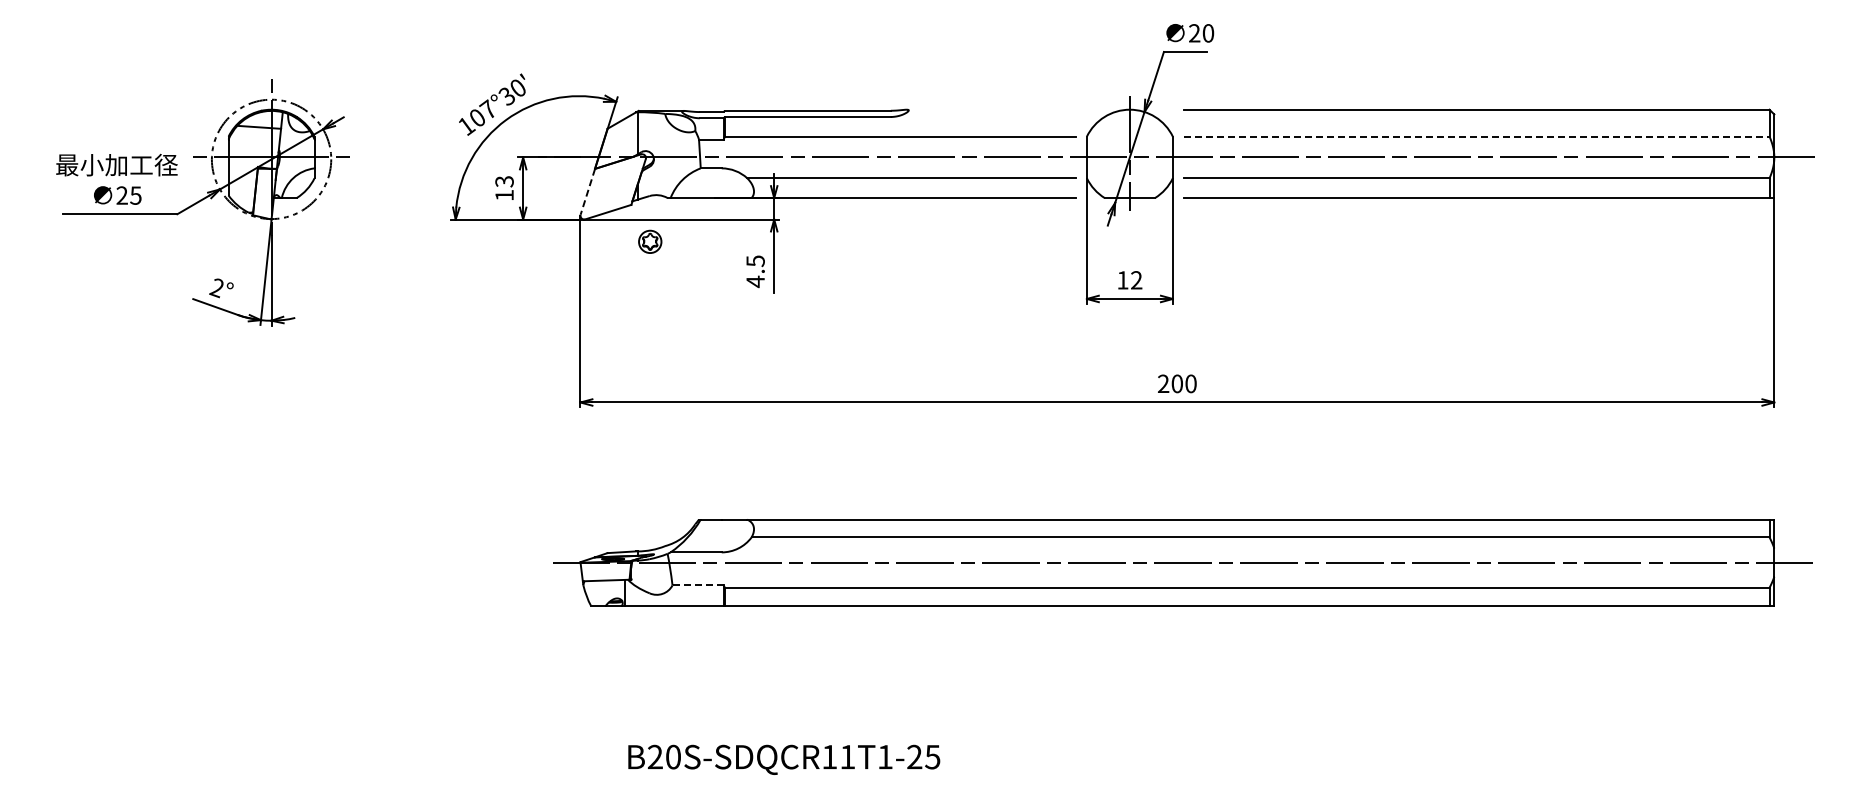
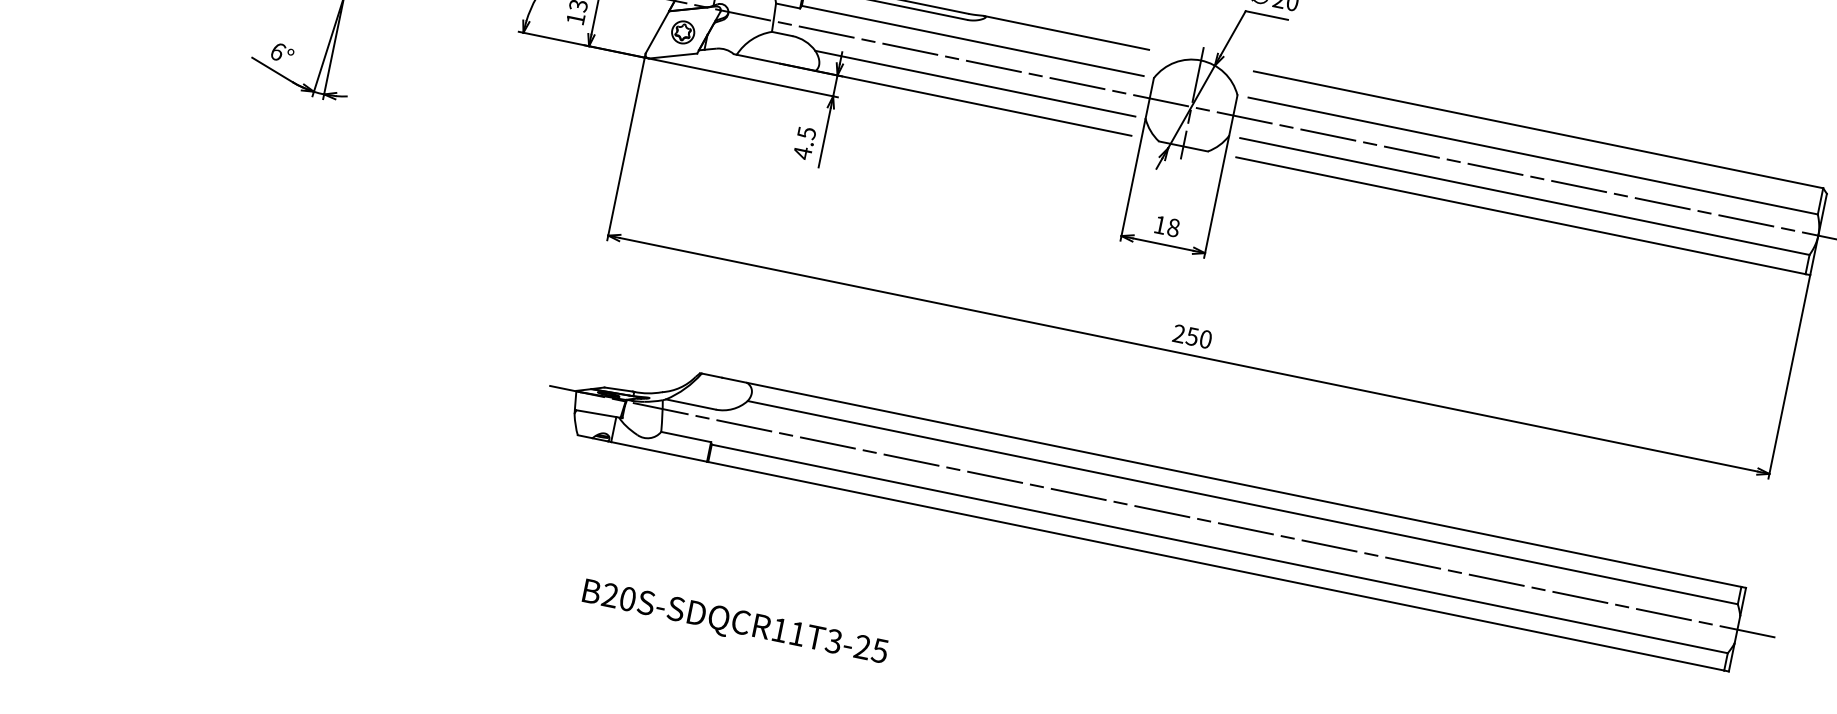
line: (991, 109) -> (1066, 32), added
line: (1476, 136) -> (1532, 155), dashed -> solid
line: (587, 191) -> (657, 31), dashed -> solid
part: (650, 241) -> (683, 32), moved
text: (1136, 280) -> (1173, 227), 12 -> 18
text: (216, 288) -> (277, 52), 2° -> 6°
text: (1176, 383) -> (1191, 336), 200 -> 250
line: (698, 585) -> (686, 437), dashed -> solid
text: (884, 756) -> (833, 640), B20S-SDQCR11T1-25 -> B20S-SDQCR11T3-25

